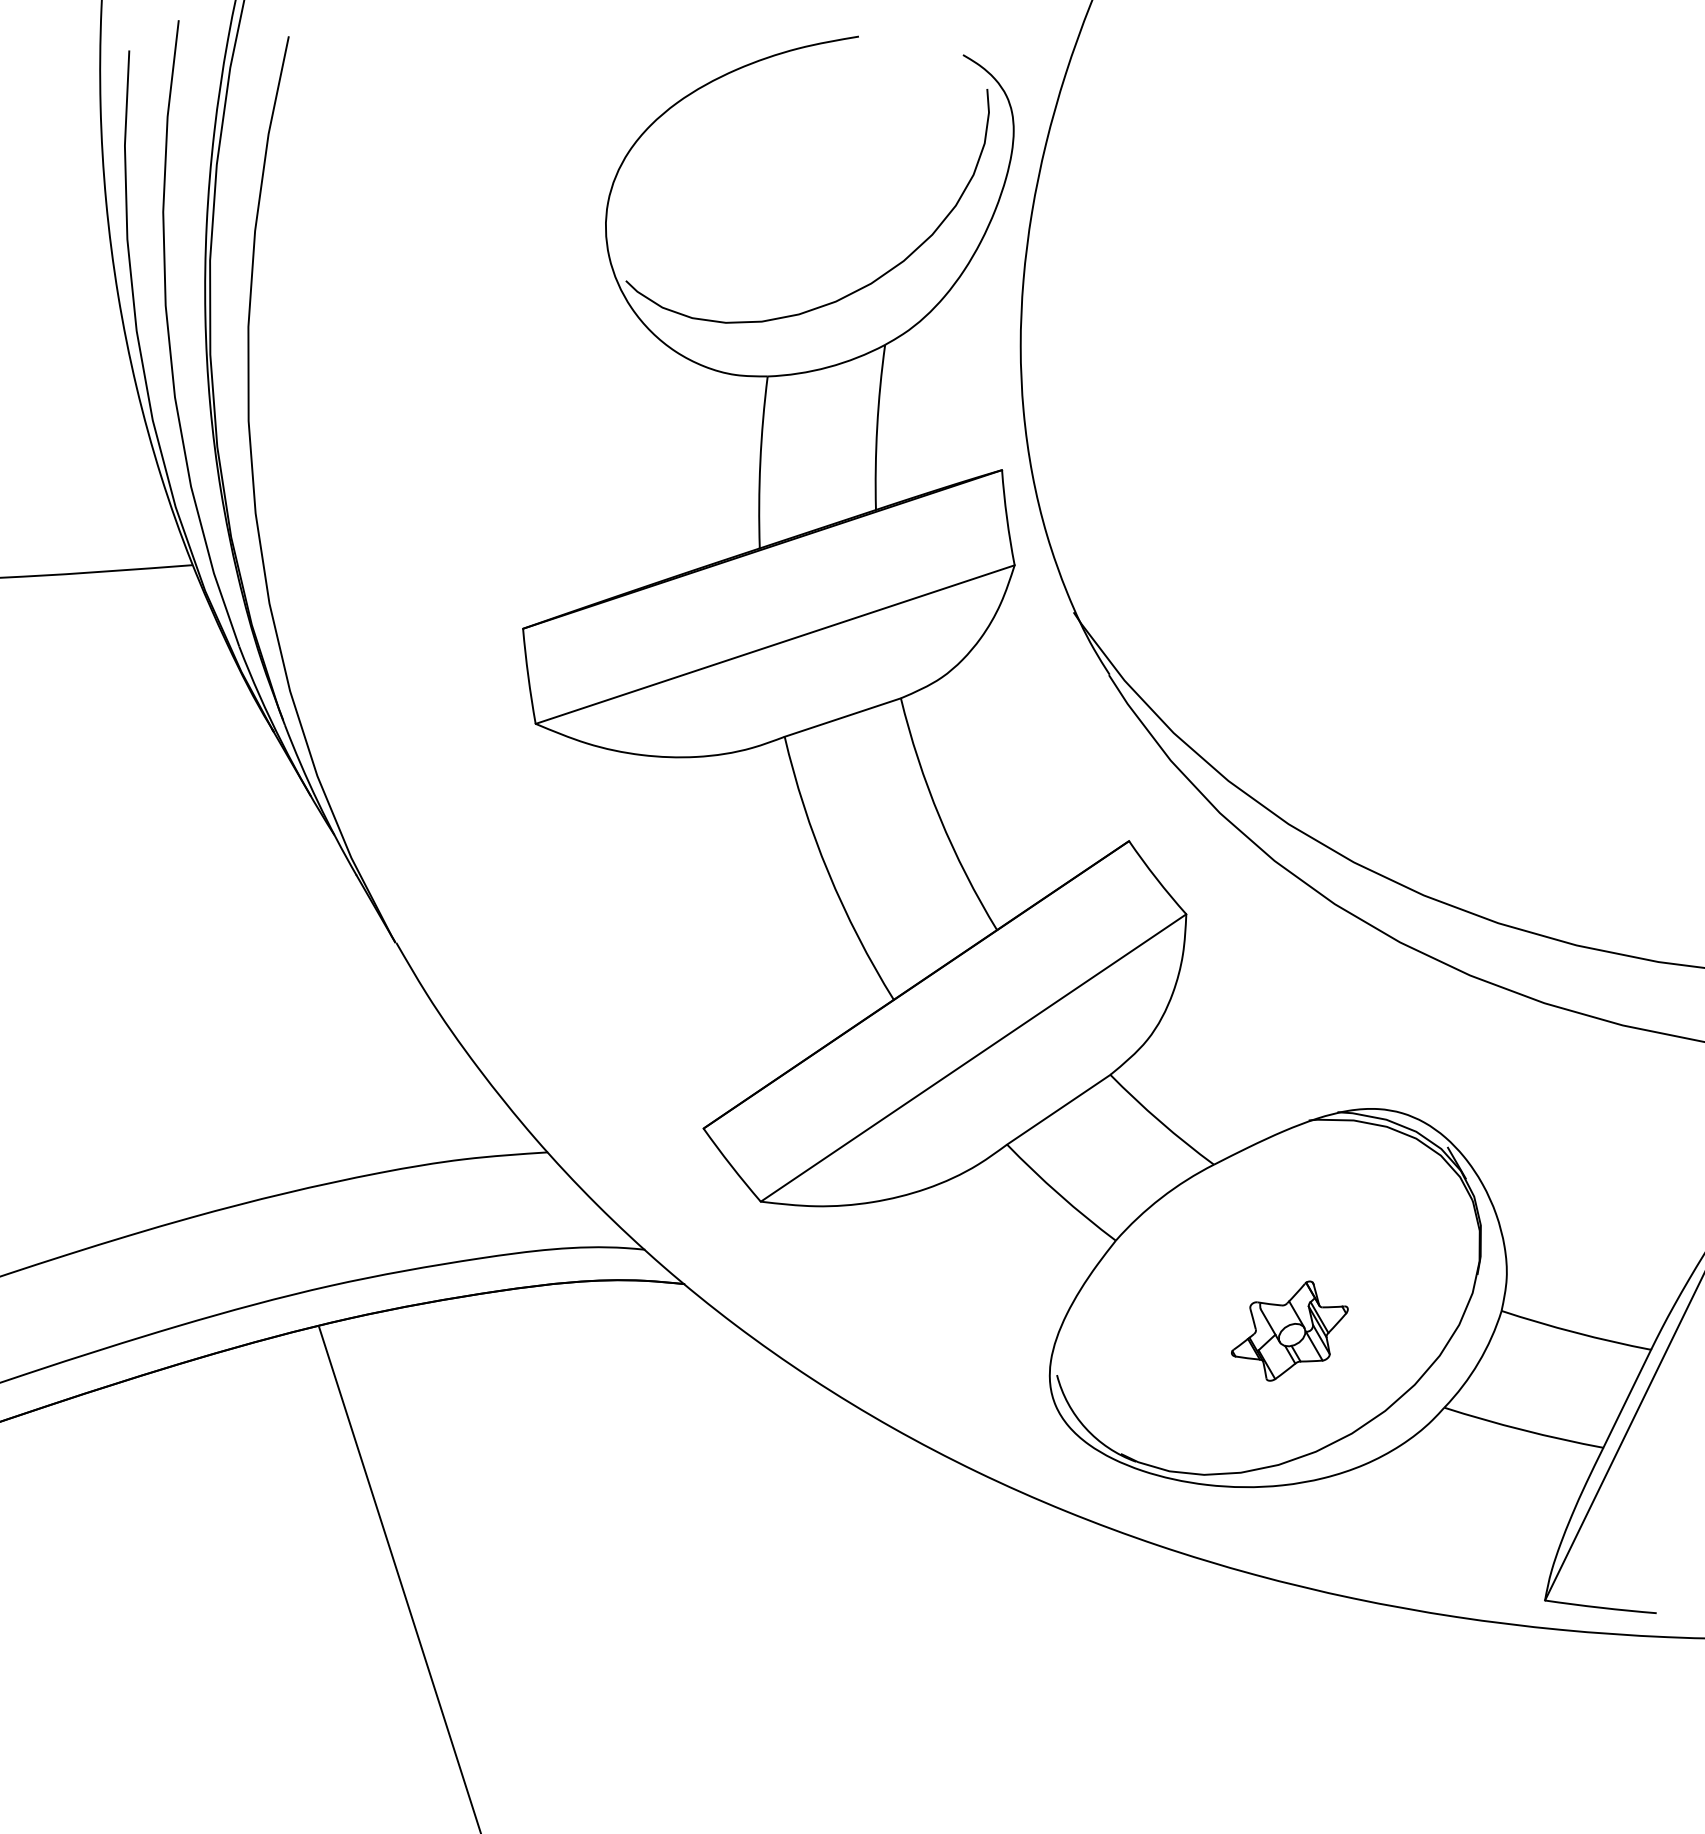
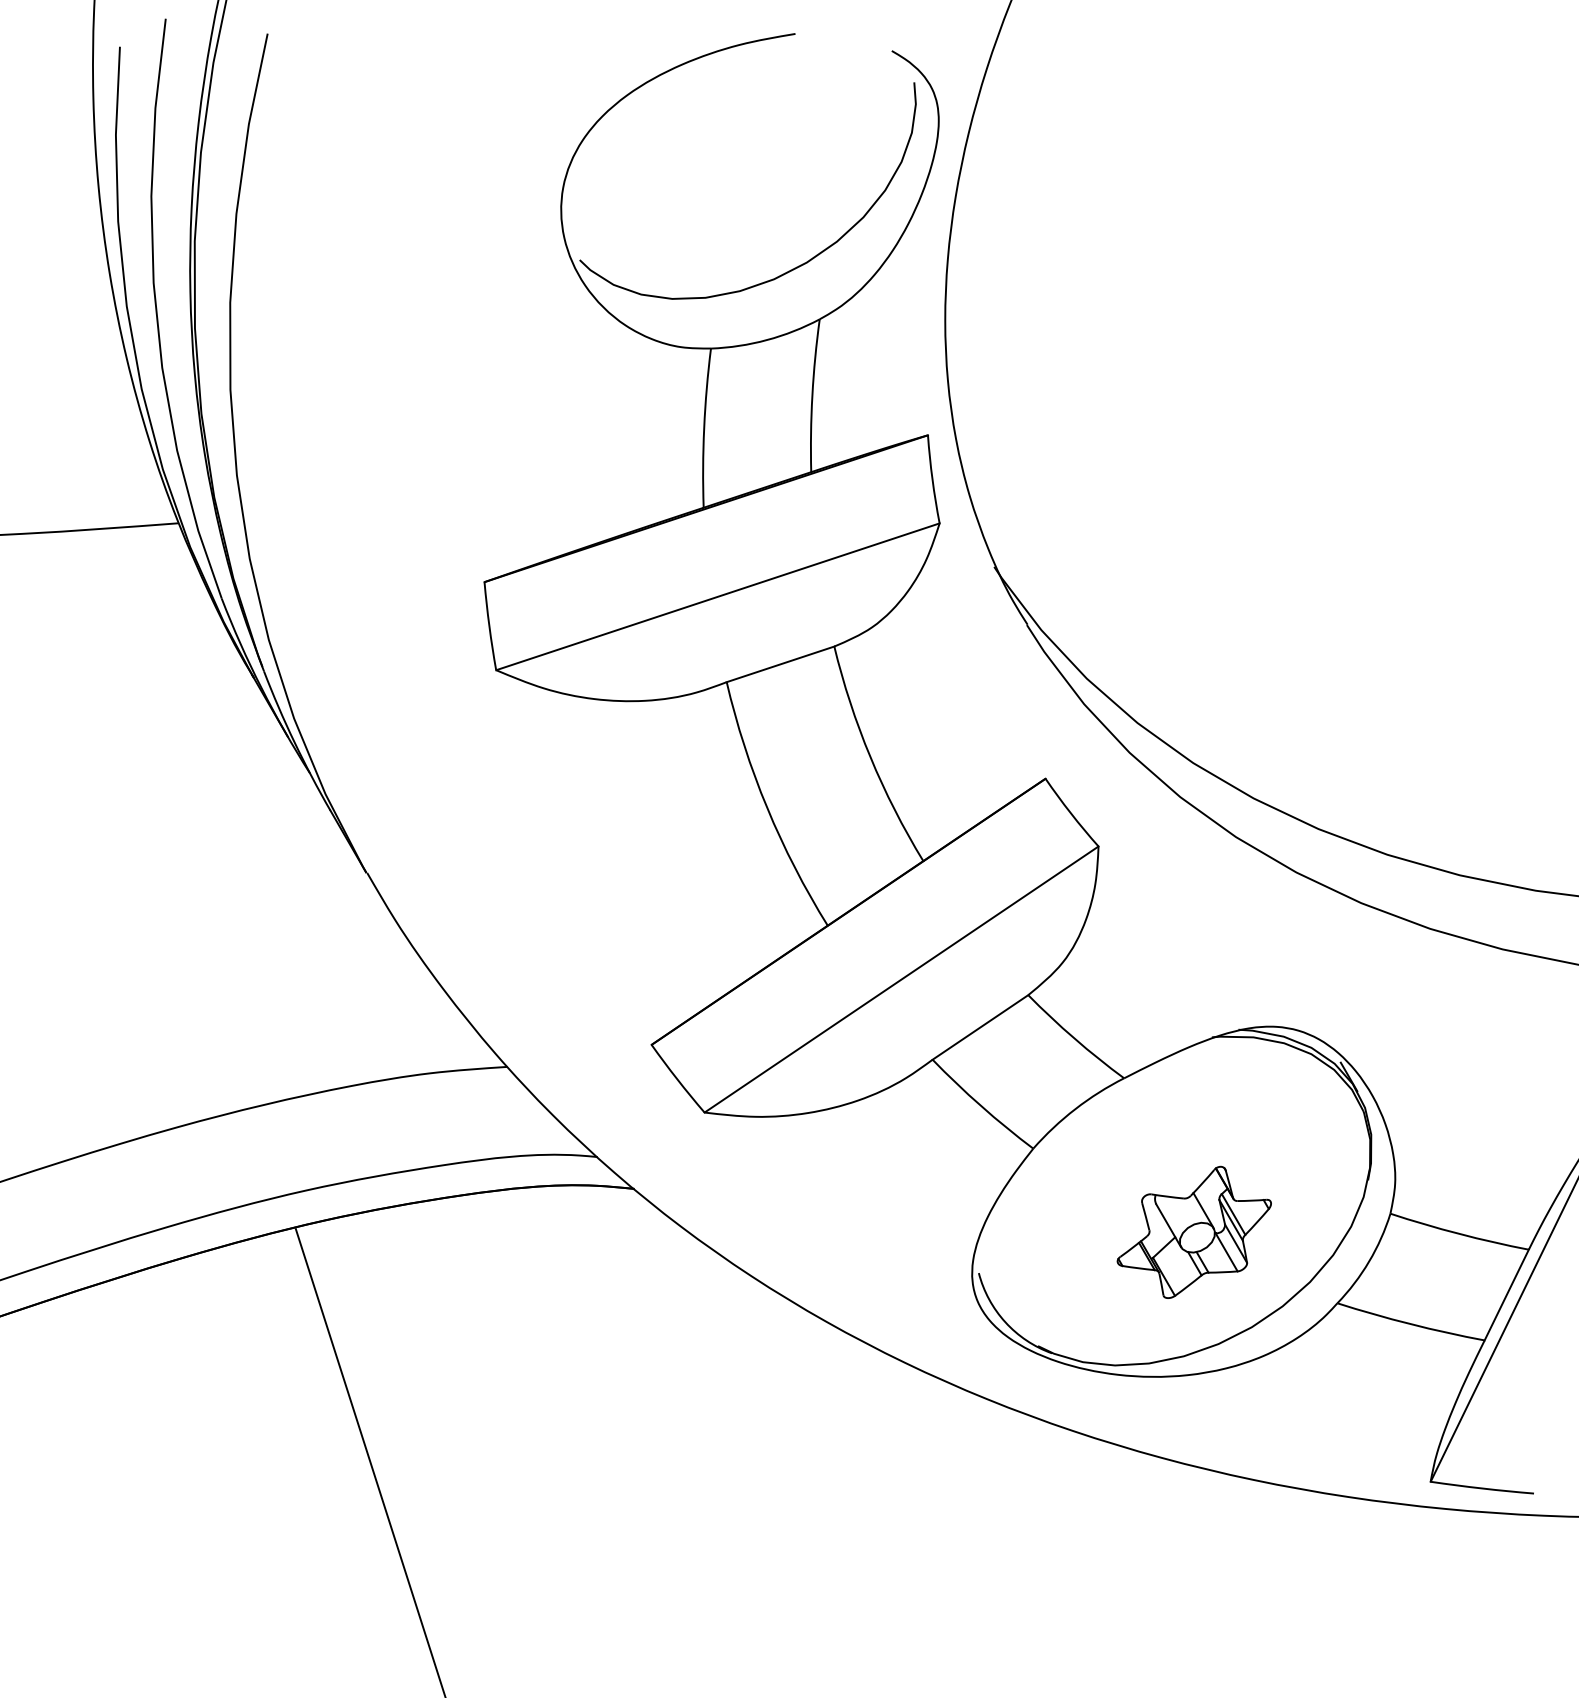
part: (1289, 1330) -> (1194, 1231), size x1.43

